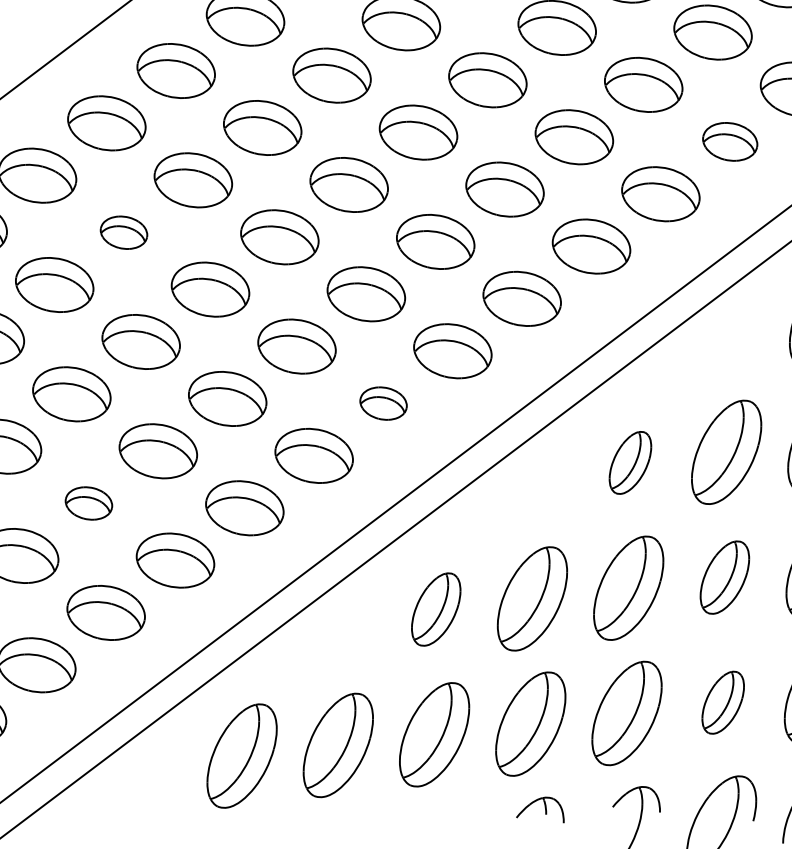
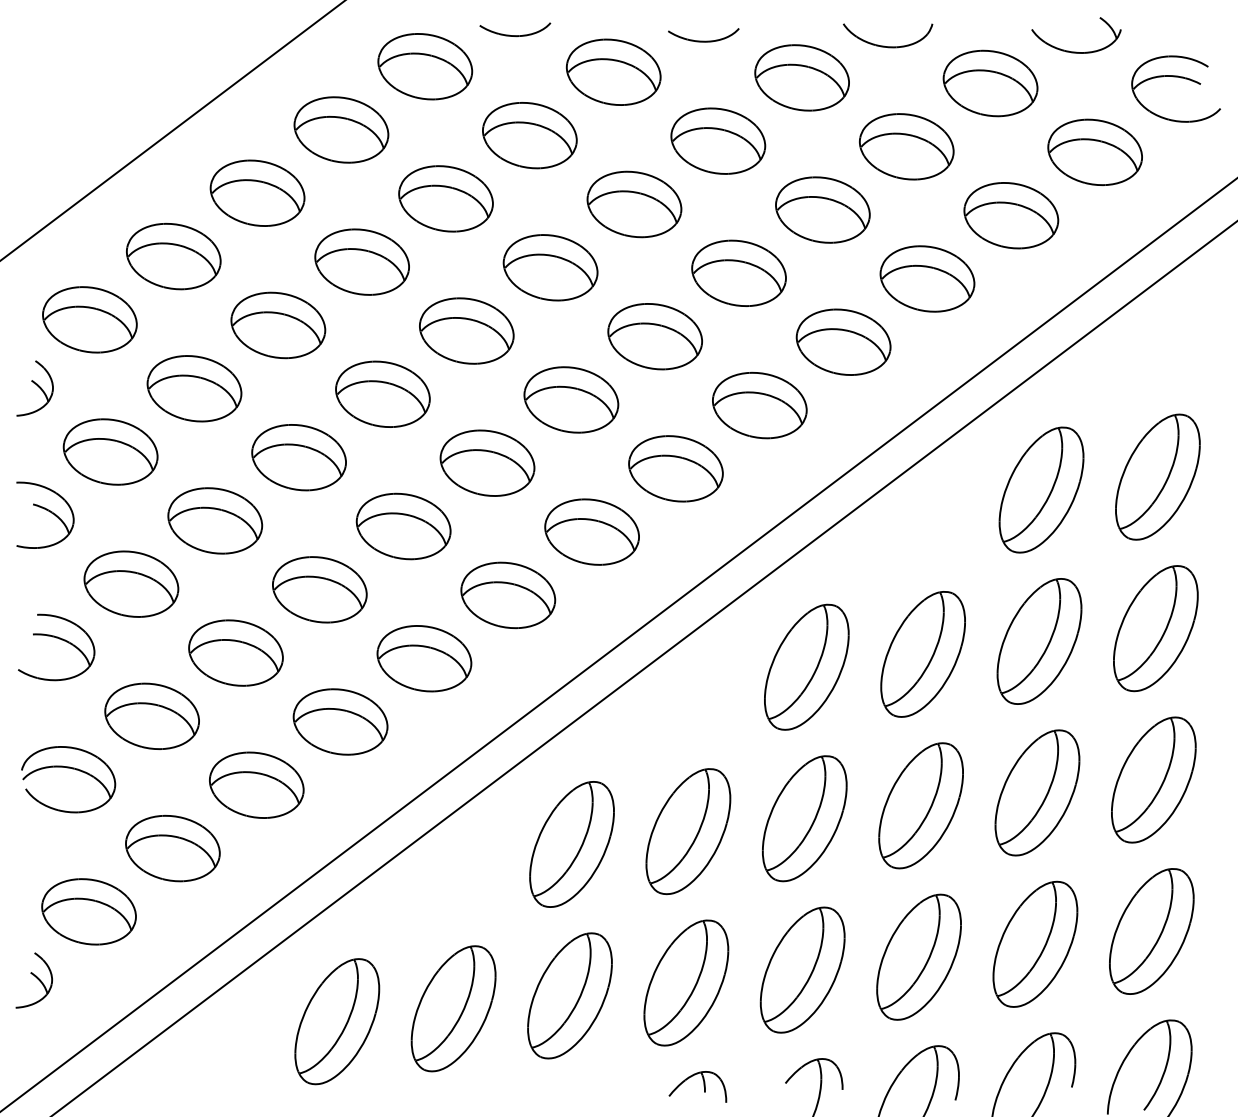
part: (730, 141) -> (927, 278), size x1.43
part: (124, 232) -> (194, 388), size x1.67
part: (383, 403) -> (508, 595), size x1.67
part: (630, 462) -> (806, 666), size x1.67
part: (88, 502) -> (151, 715), size x1.67
part: (724, 577) -> (920, 805), size x1.43
part: (435, 609) -> (571, 844), size x1.43
part: (722, 702) -> (918, 956), size x1.67

